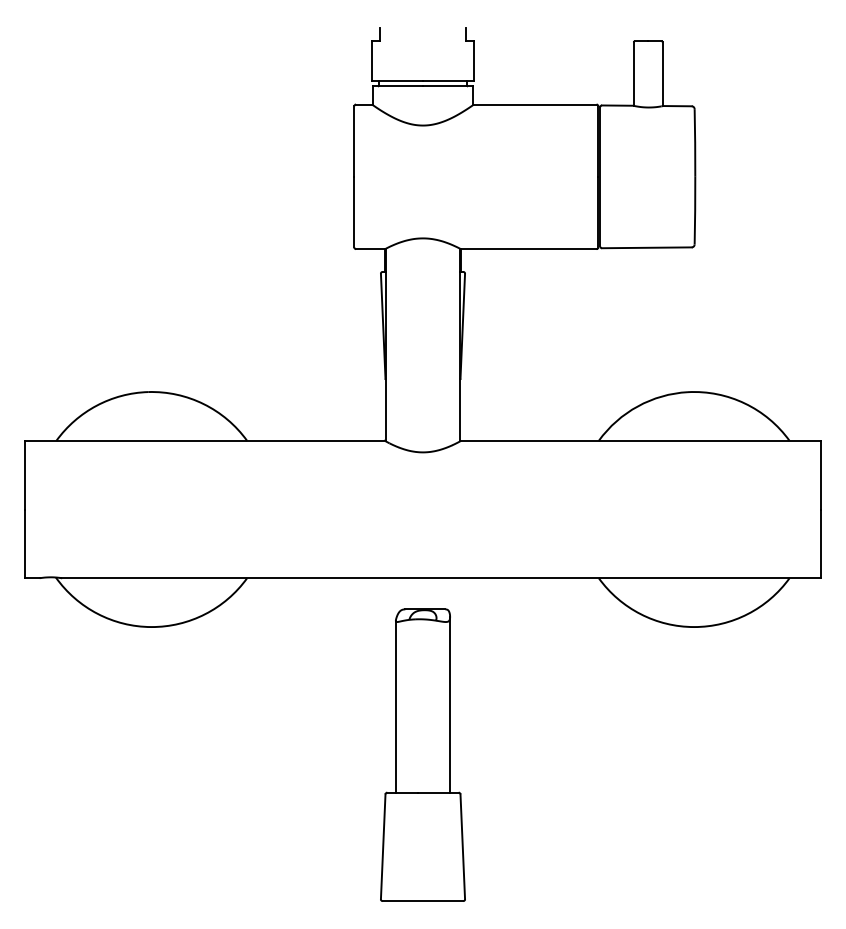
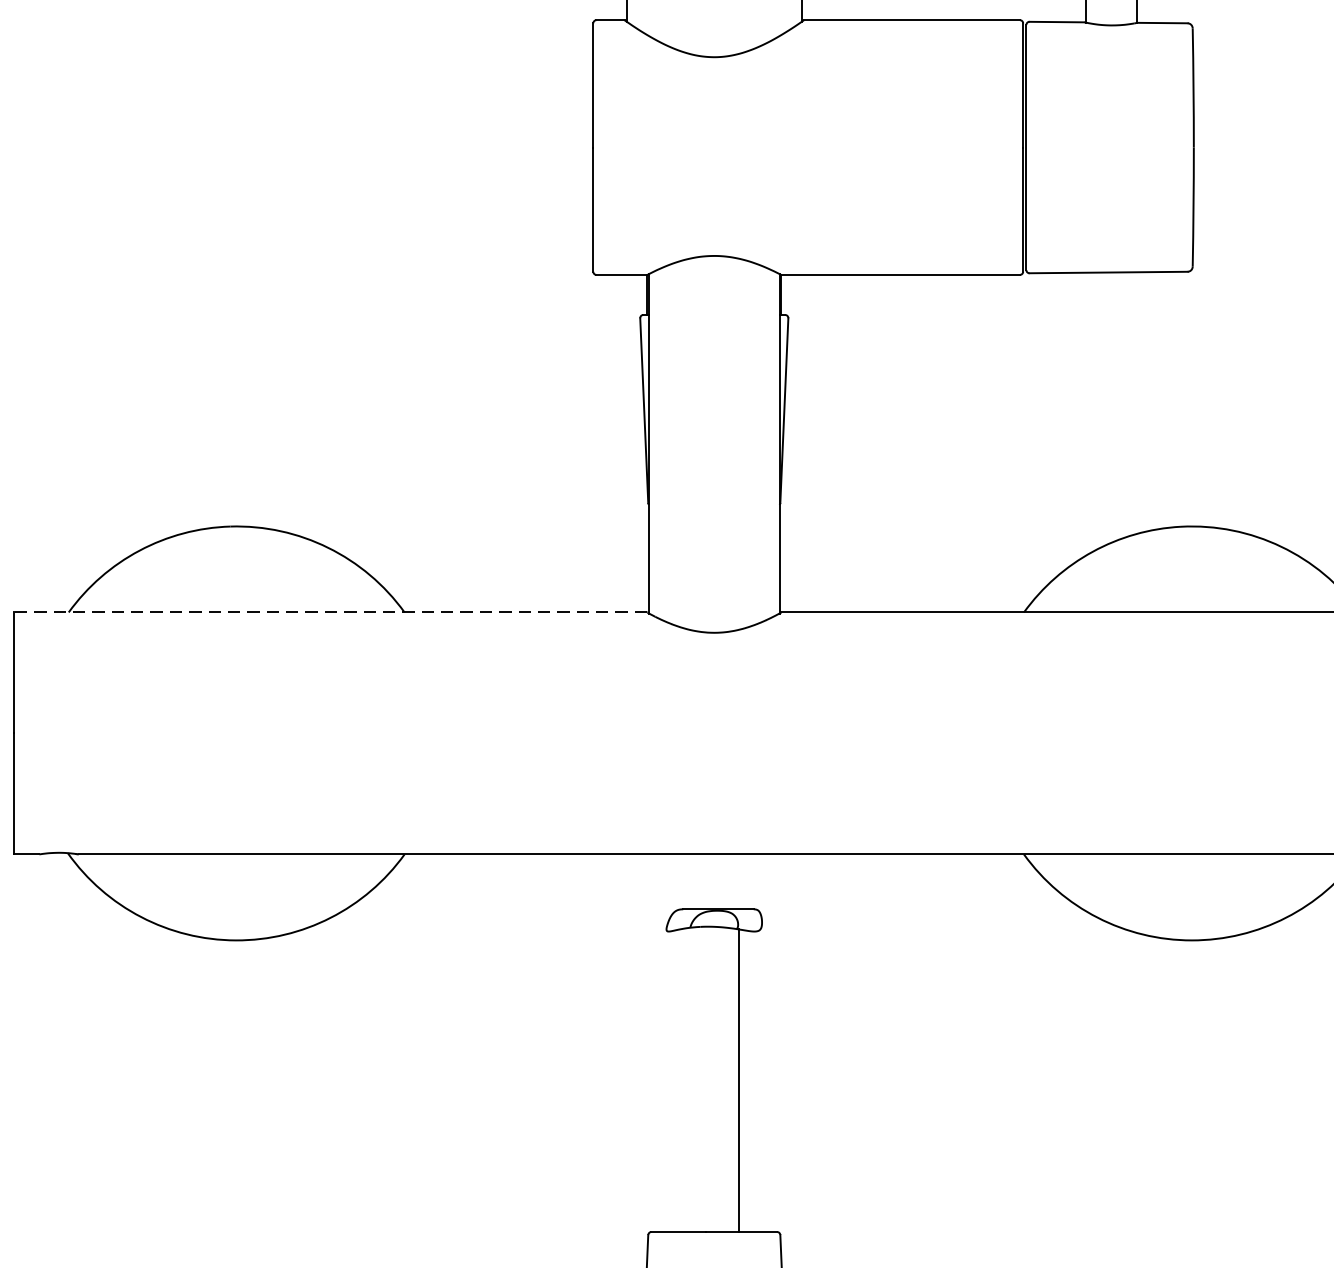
line: (205, 440) -> (331, 611), solid -> dashed
line: (450, 704) -> (762, 1076), removed
line: (395, 706) -> (738, 1080), moved

